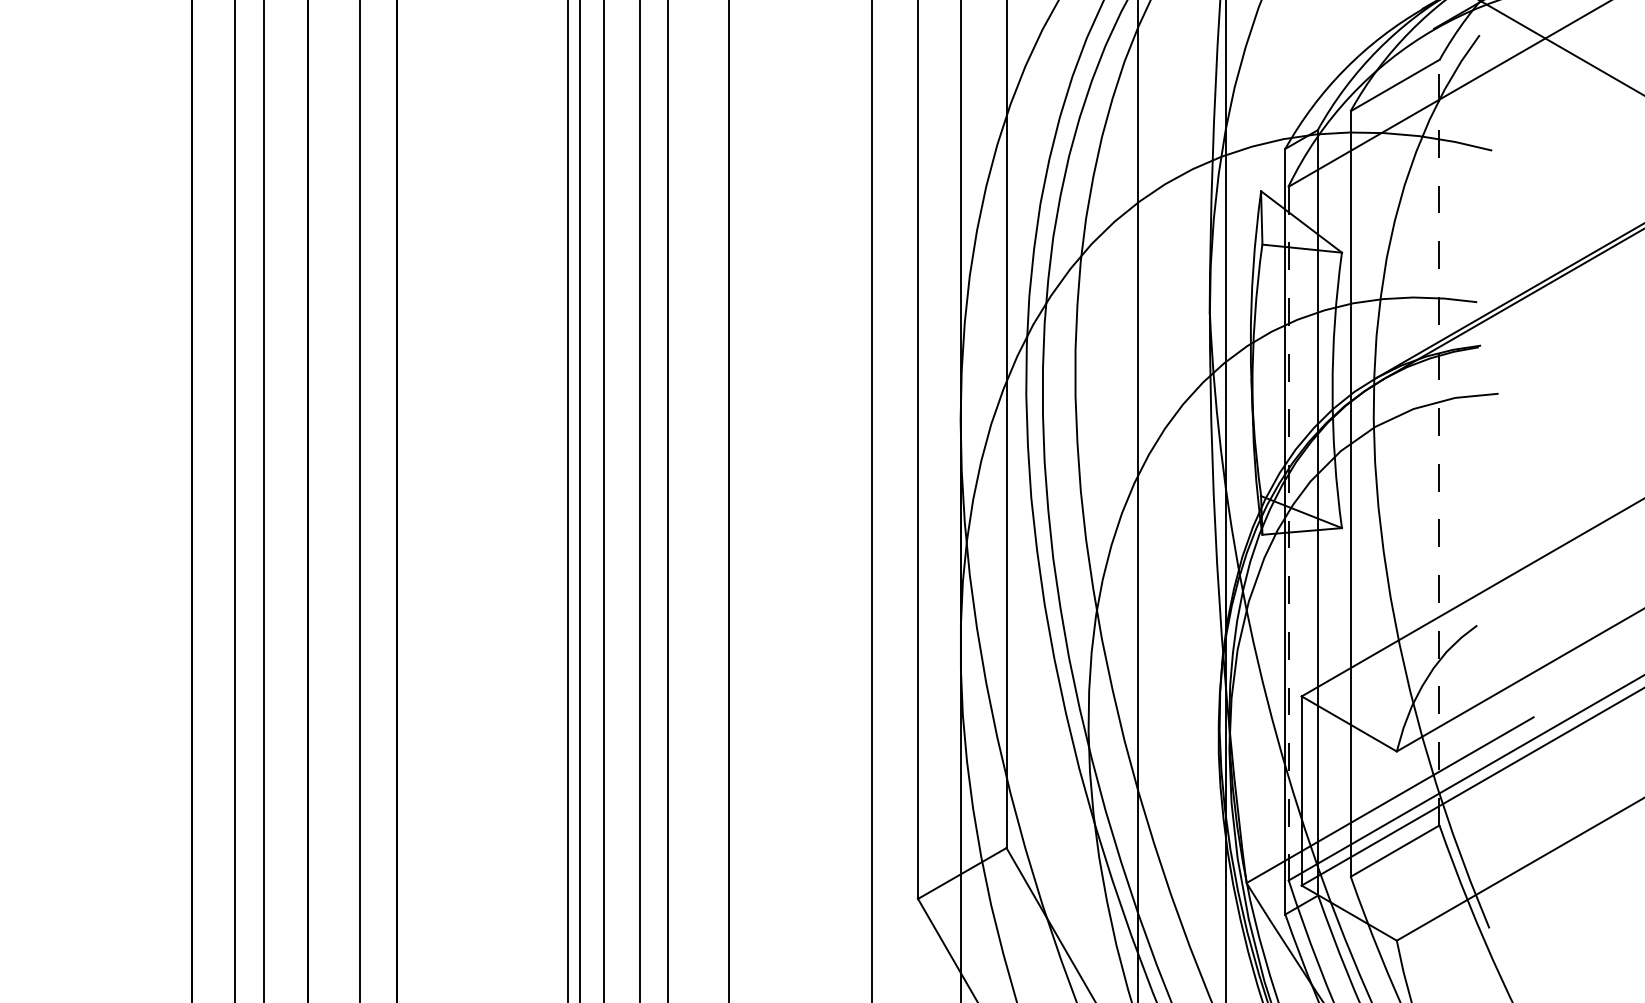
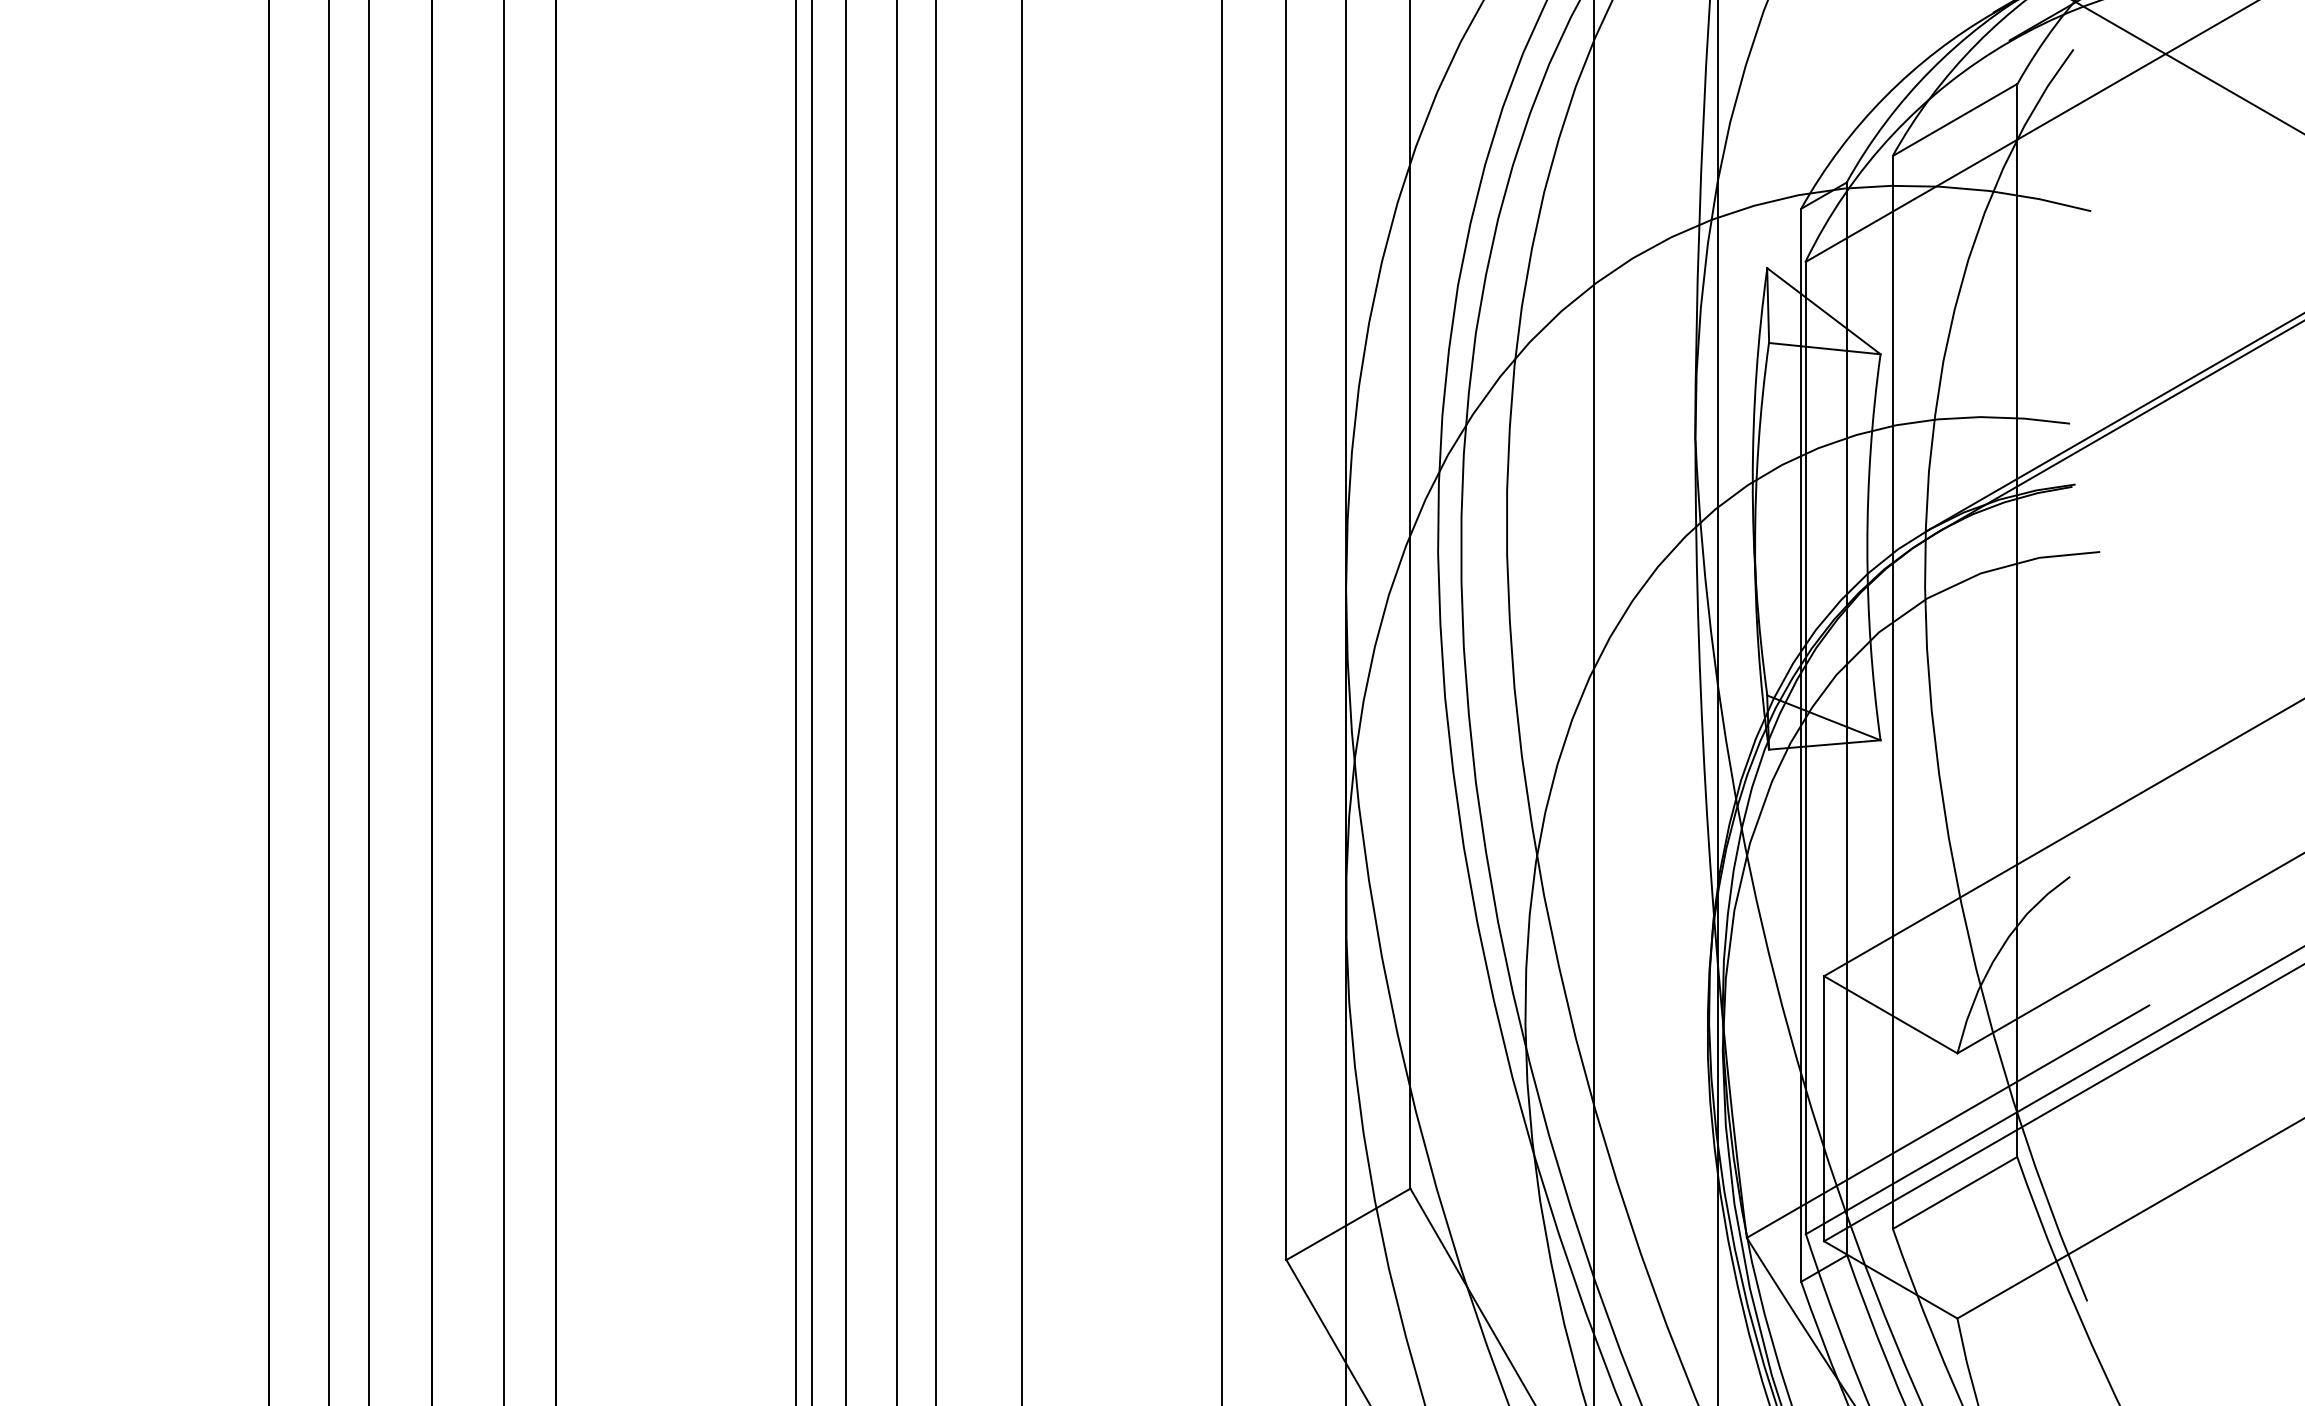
line: (1439, 442) -> (2017, 620), dashed -> solid
line: (1288, 533) -> (1805, 748), dashed -> solid

